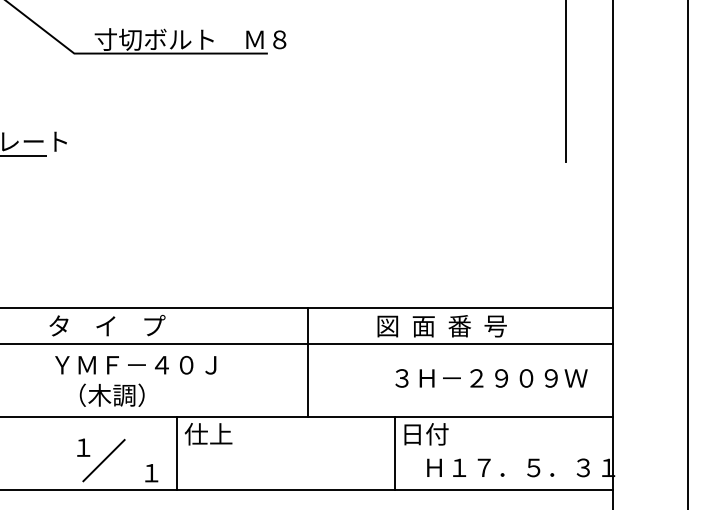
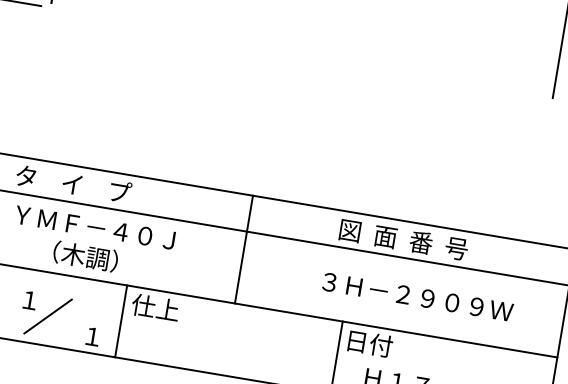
line: (308, 361) -> (244, 248), moved
text: (491, 378) -> (417, 297), moved
text: (111, 394) -> (85, 255), moved

